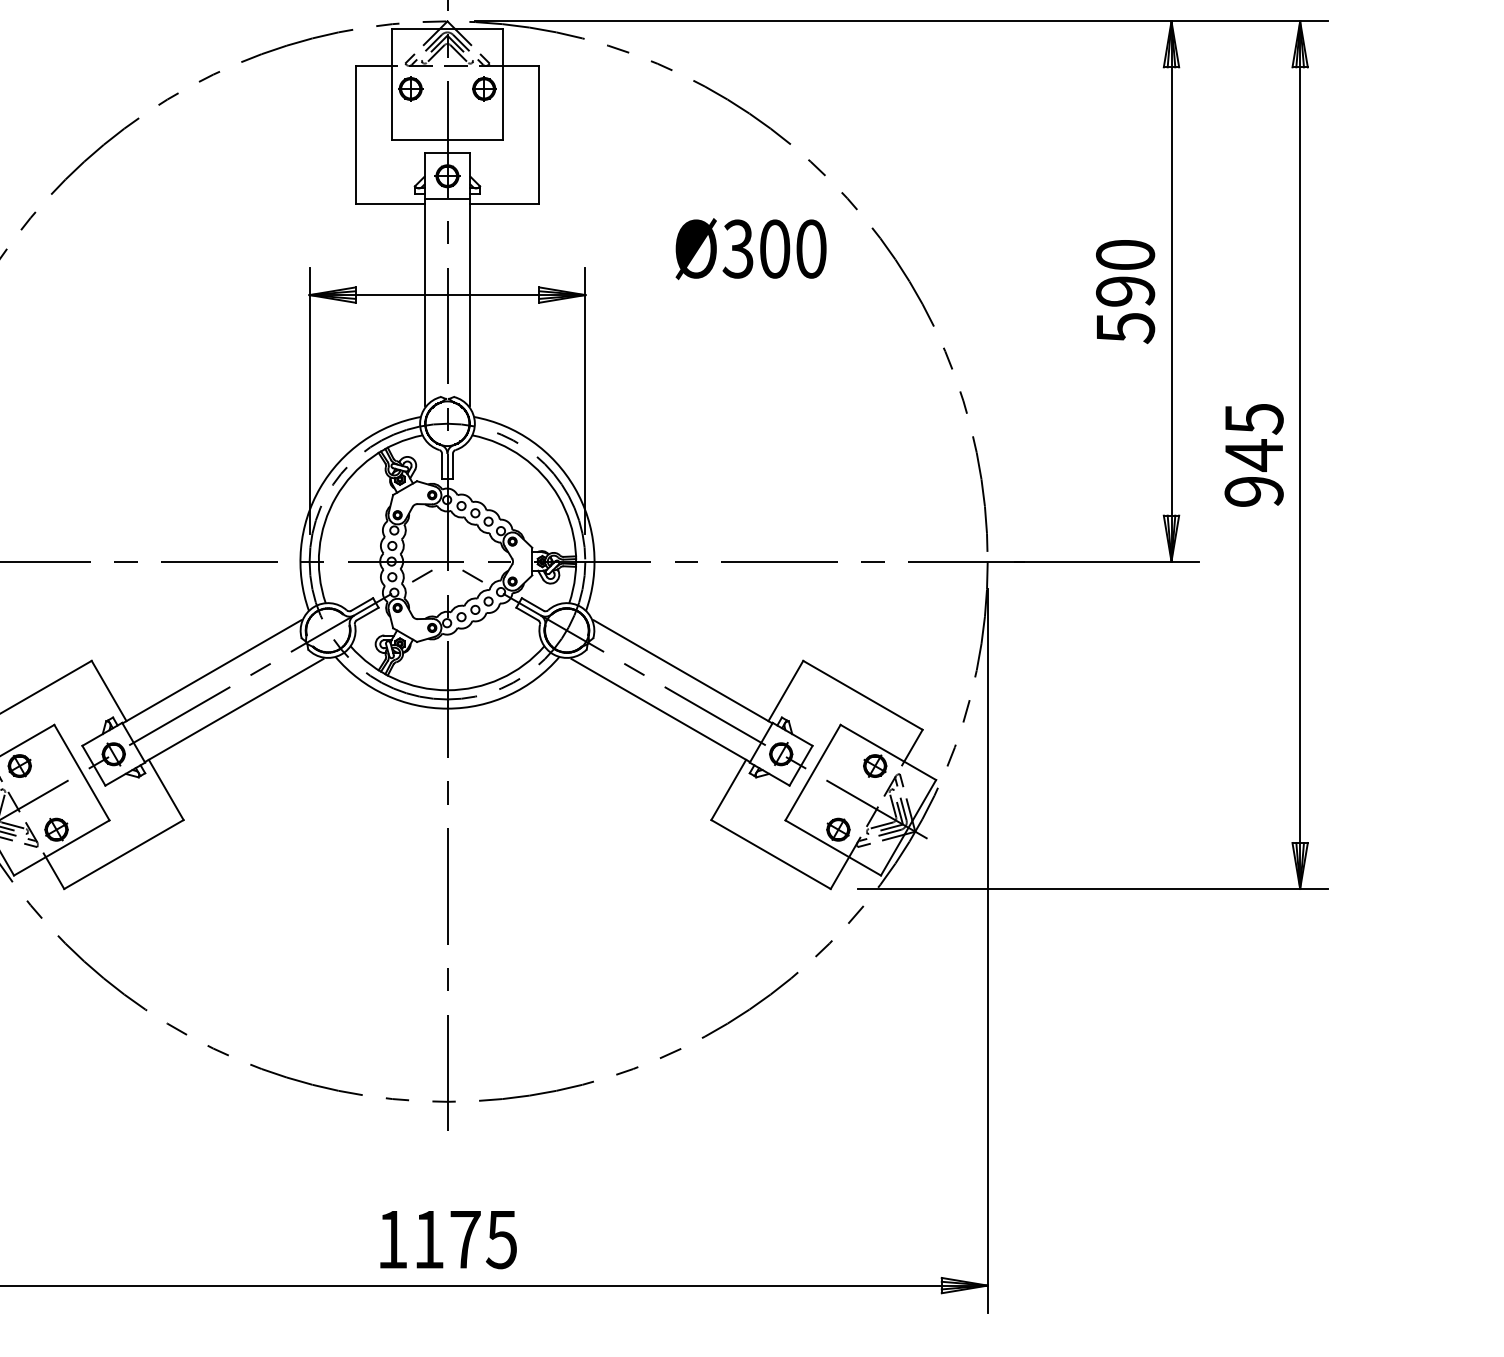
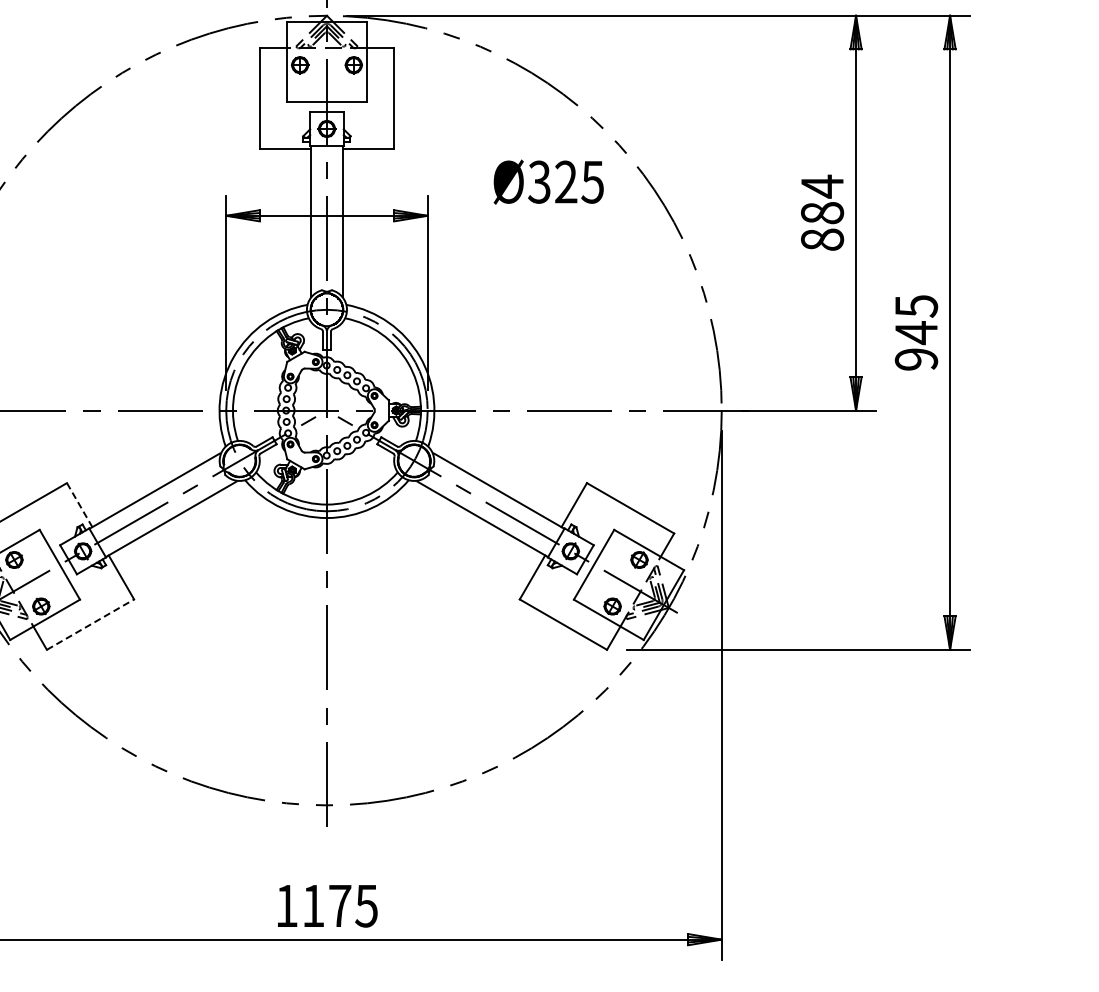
text: (793, 248) -> (579, 181), Ø300 -> Ø325
text: (1125, 290) -> (822, 212), 590 -> 884
line: (108, 691) -> (79, 505), solid -> dashed
line: (123, 854) -> (90, 624), solid -> dashed

